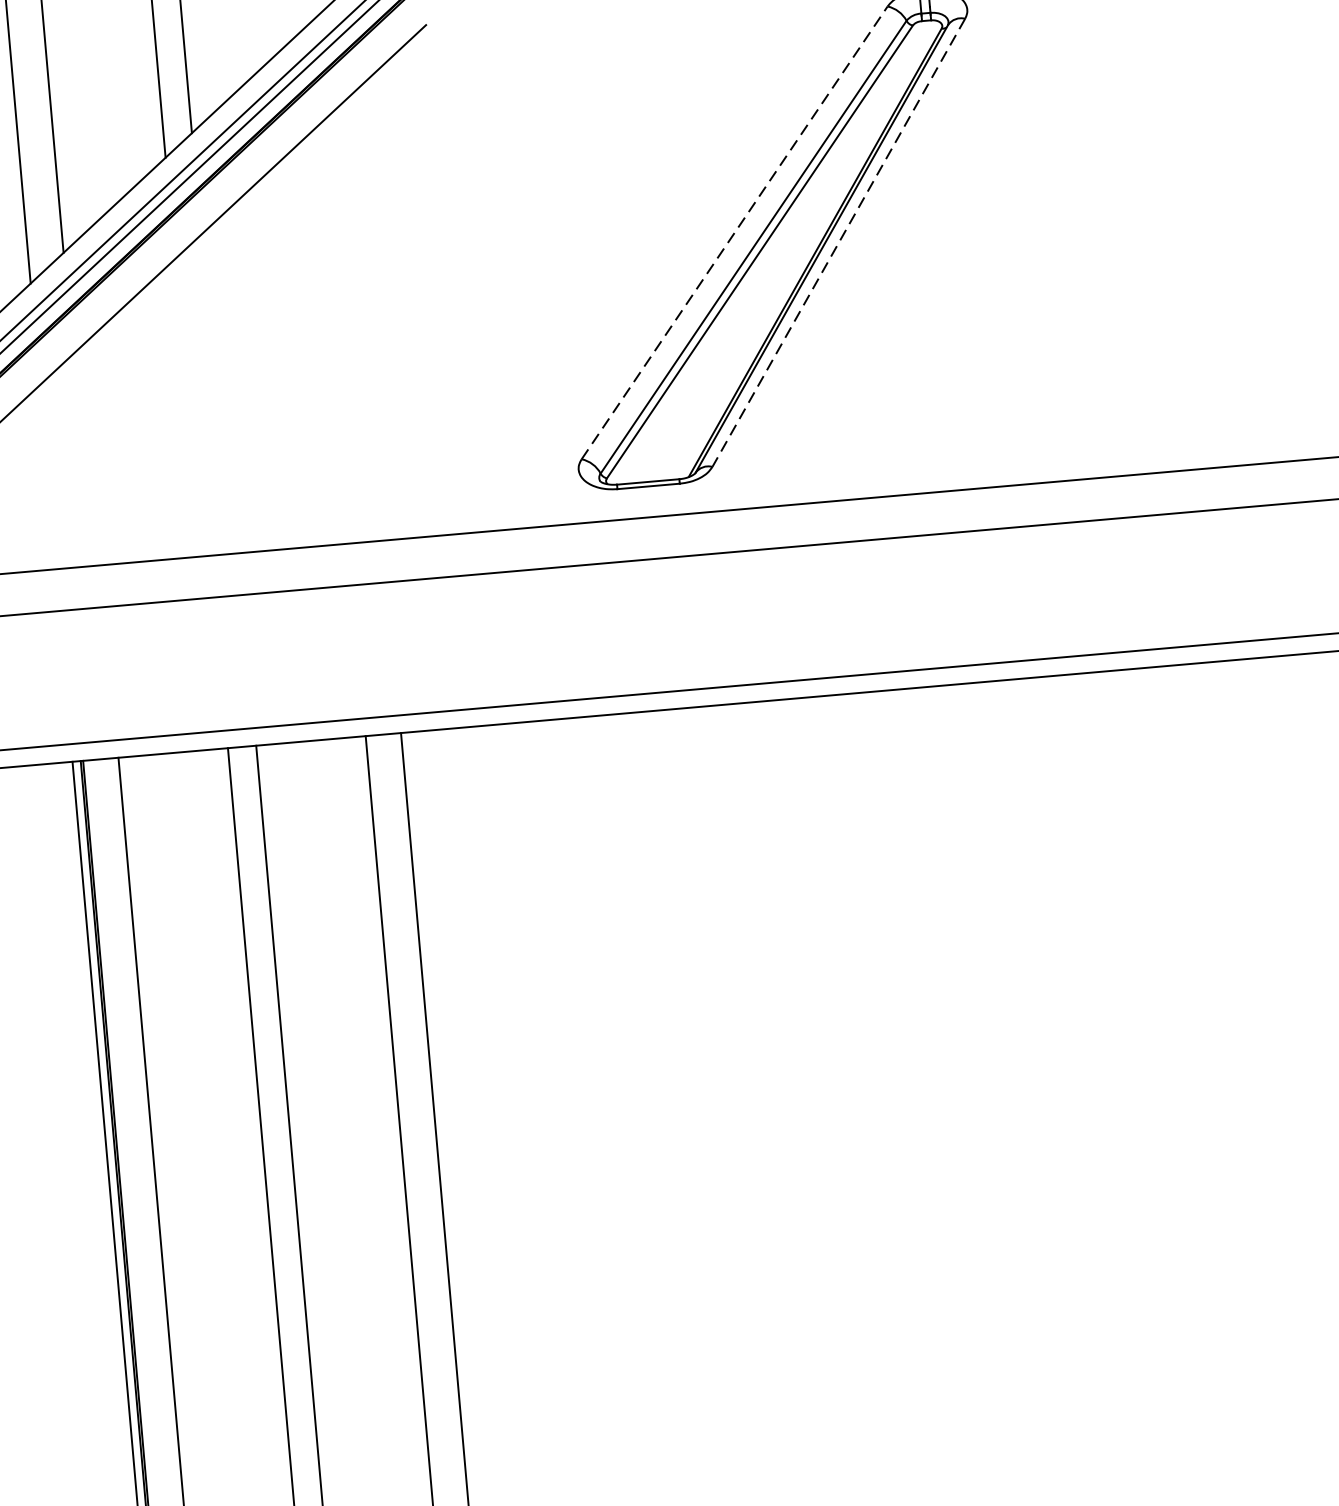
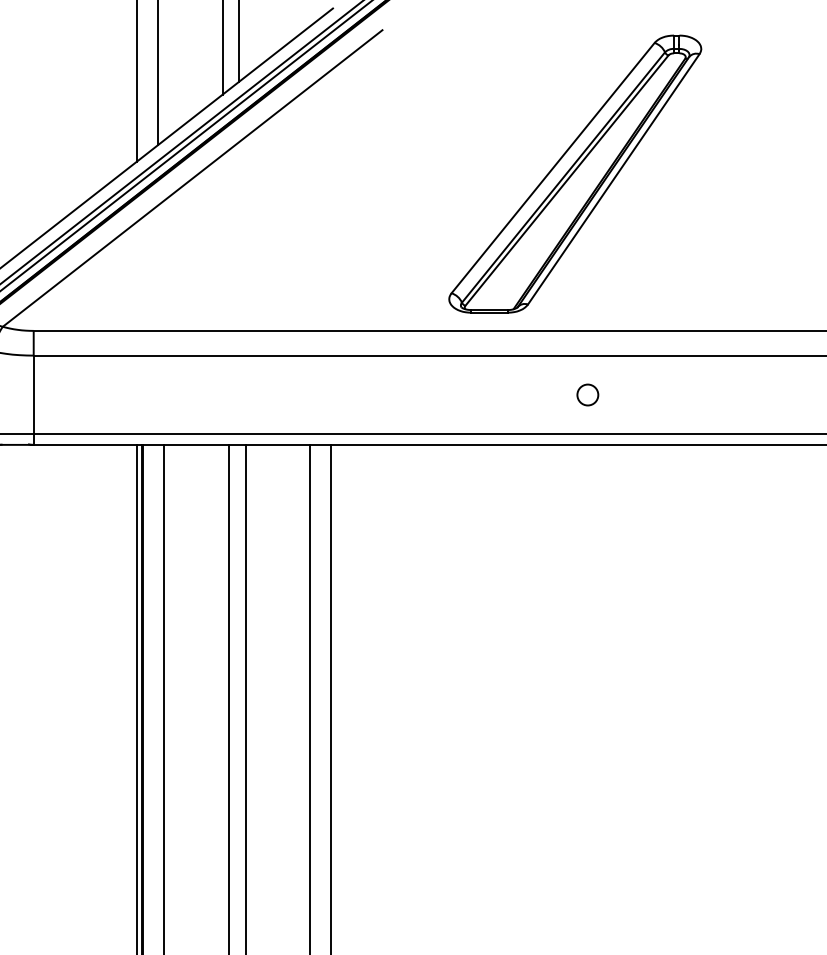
line: (735, 231) -> (553, 167), dashed -> solid
line: (838, 243) -> (613, 179), dashed -> solid
circle: (826, 610) -> (587, 394), added

